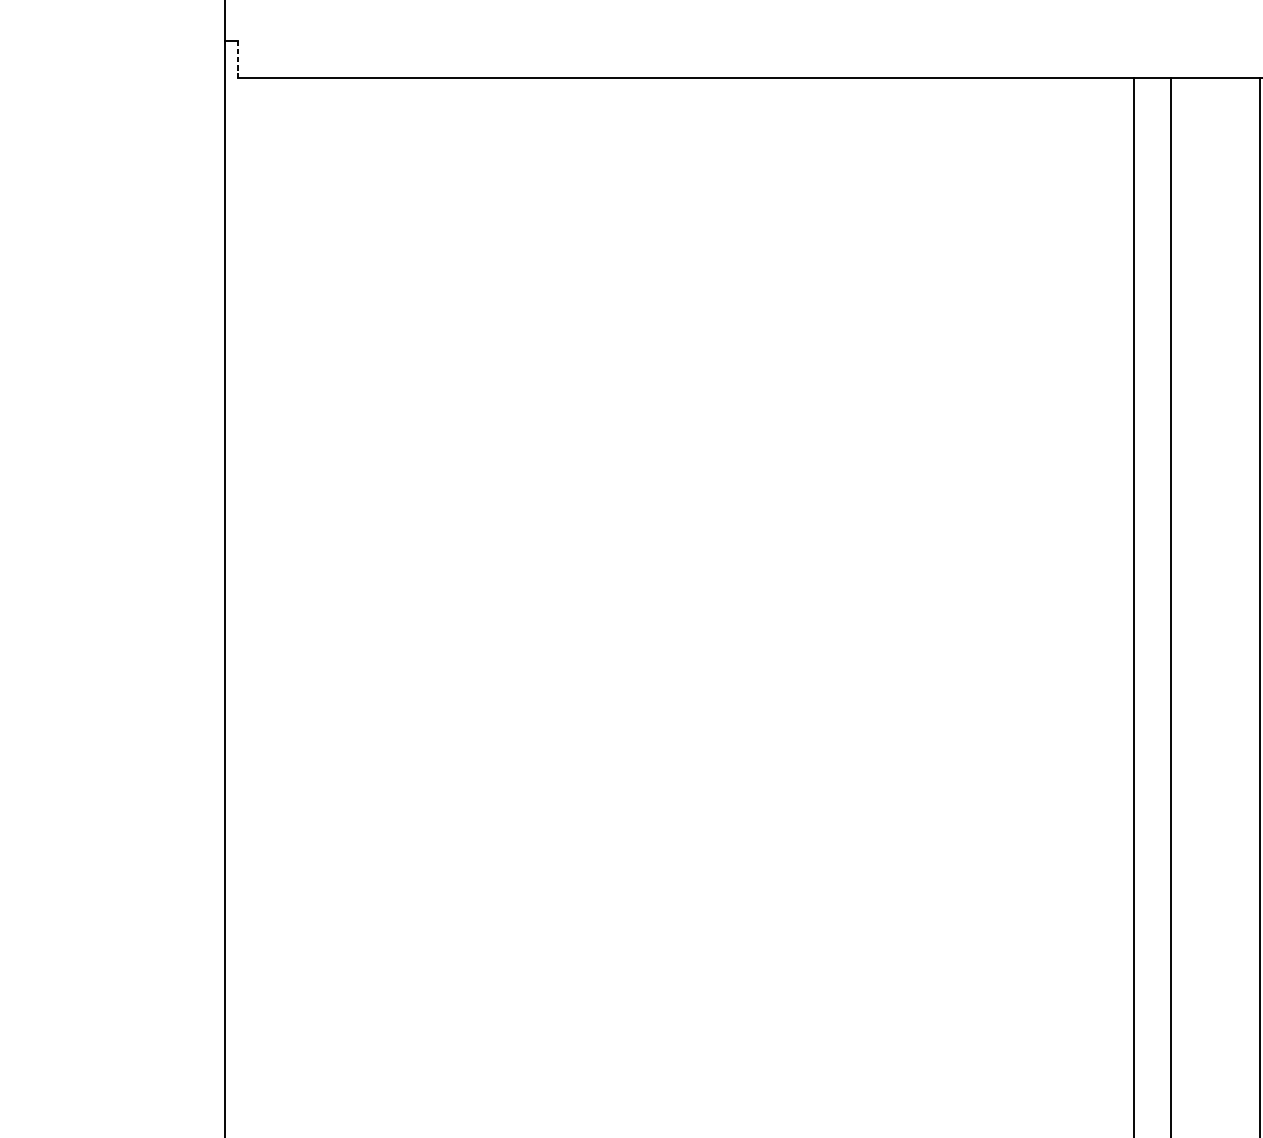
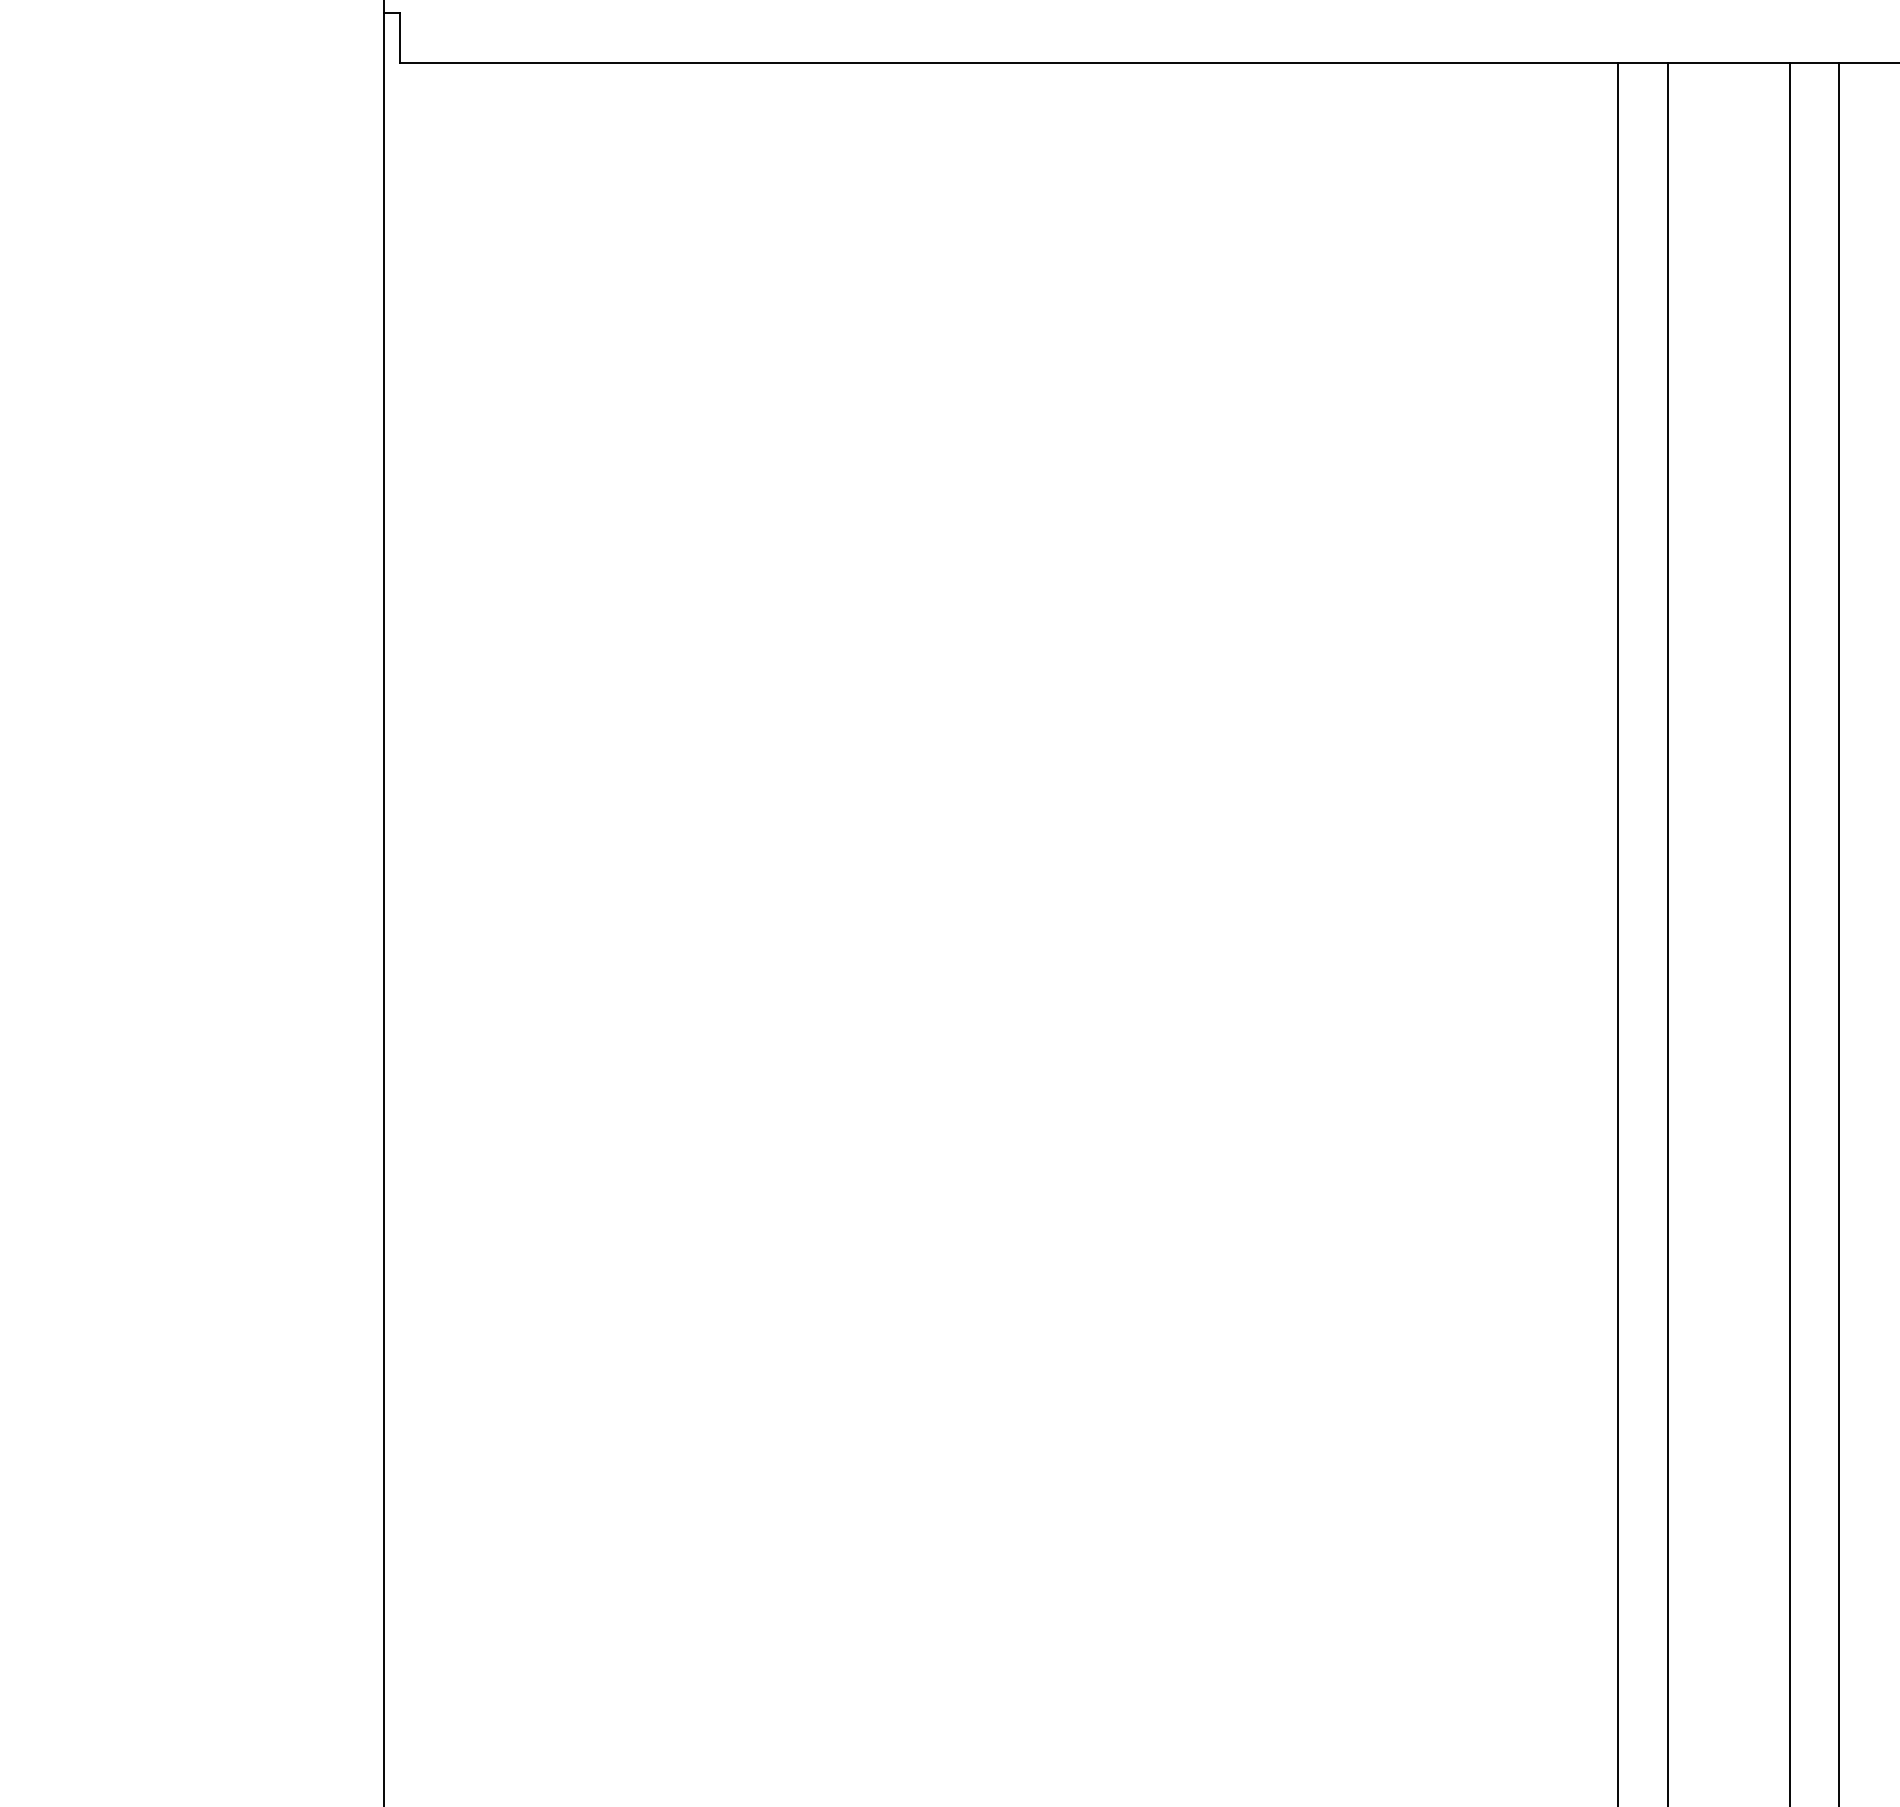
line: (237, 59) -> (400, 38), dashed -> solid

